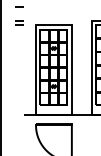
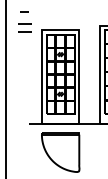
part: (19, 22) -> (24, 27), size x1.6

